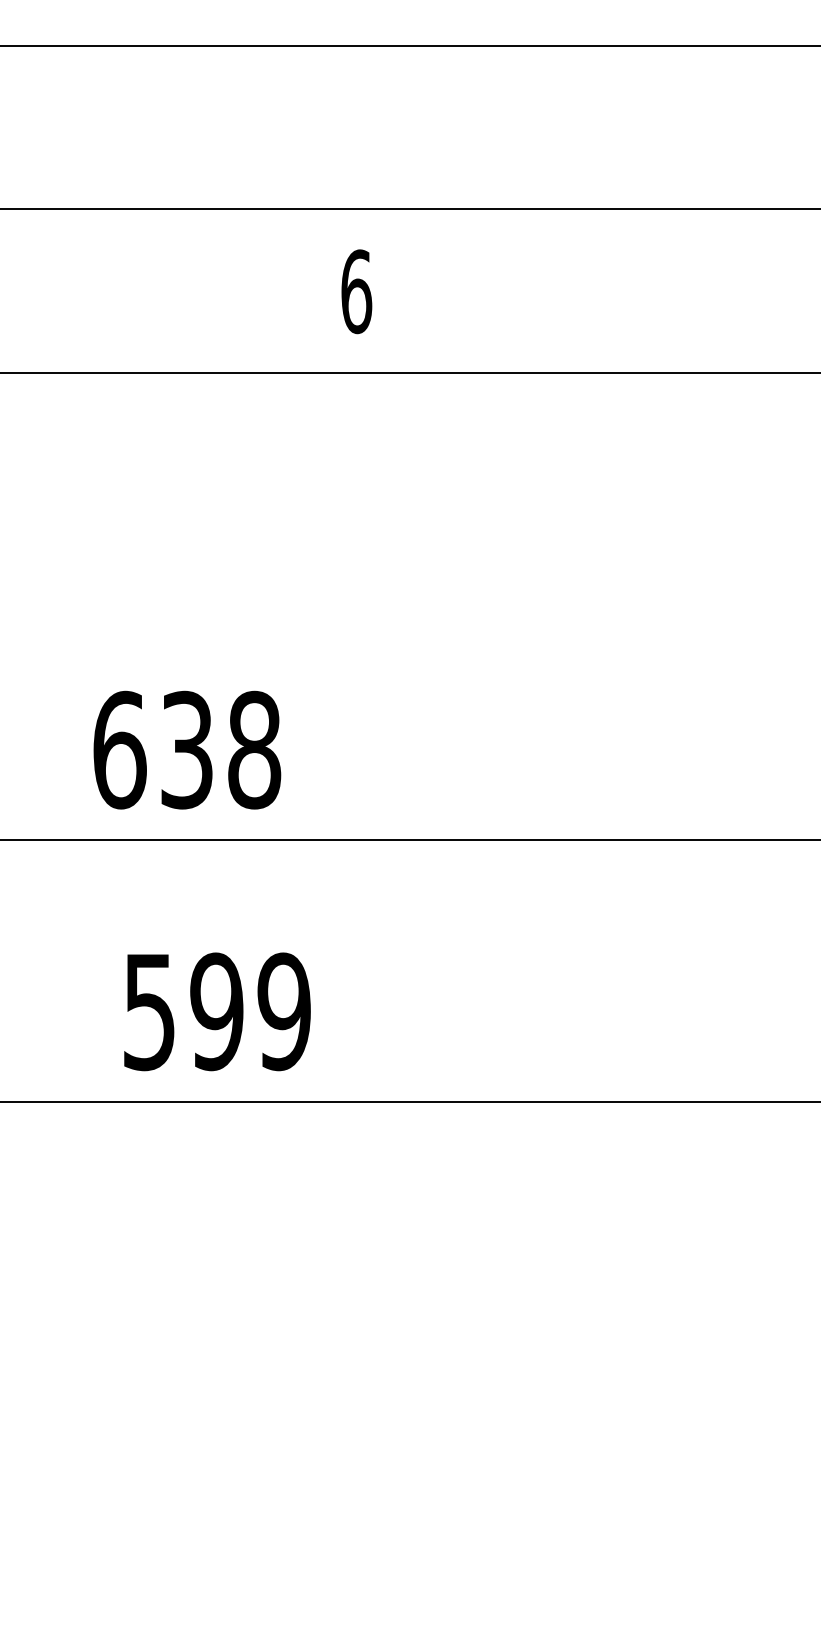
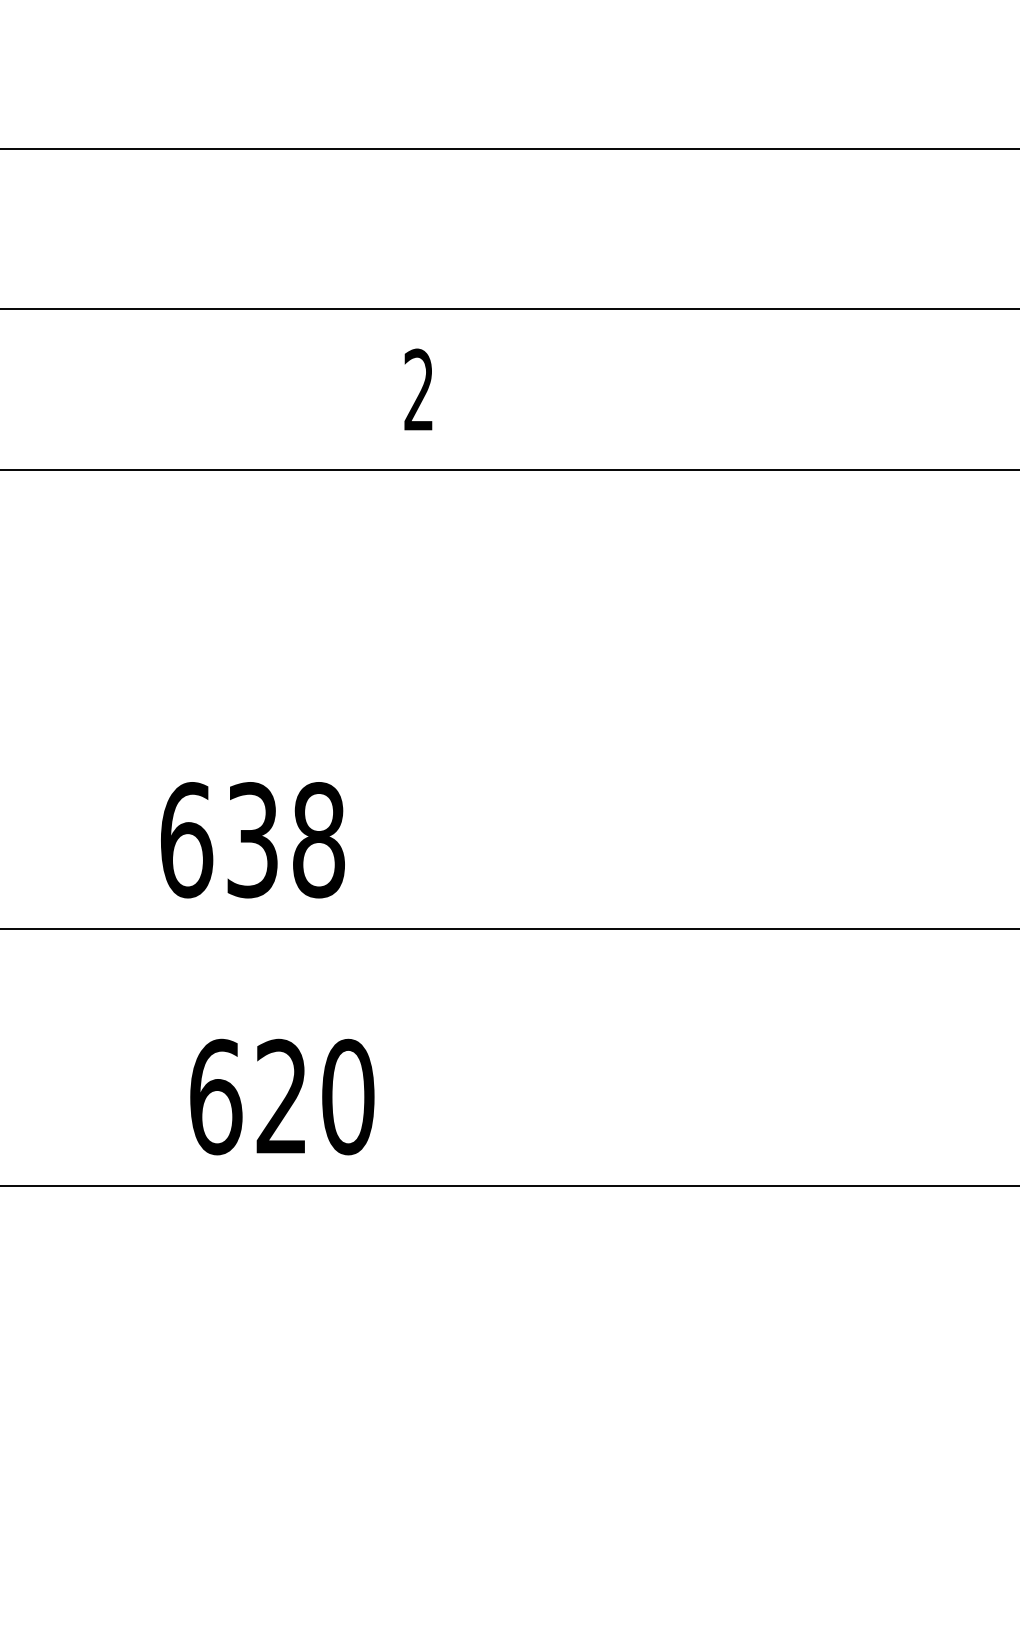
text: (357, 291) -> (419, 389), 6 -> 2
text: (217, 1011) -> (282, 1096), 599 -> 620

